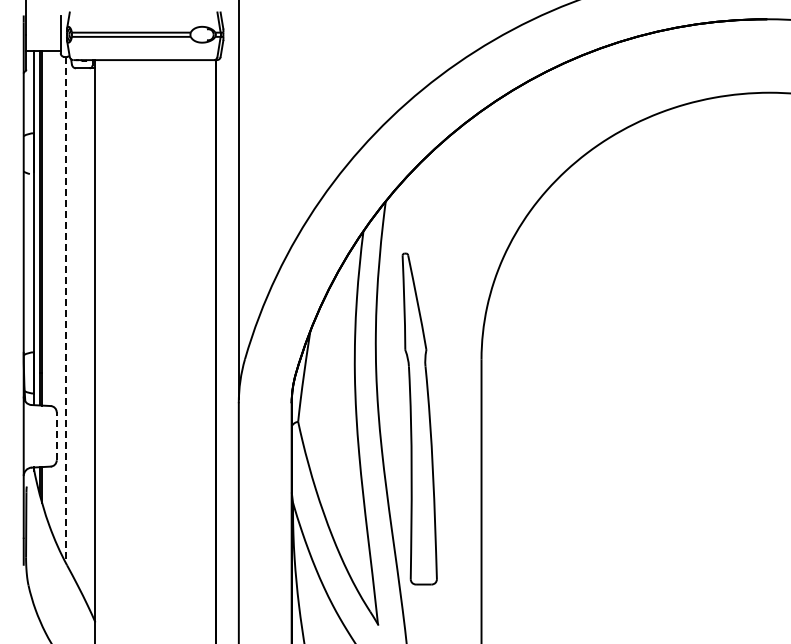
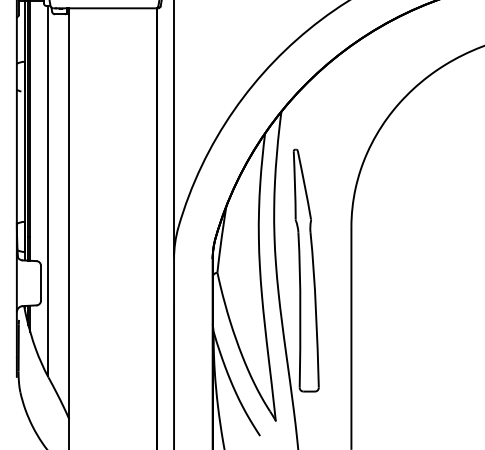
line: (65, 310) -> (47, 191), dashed -> solid
line: (56, 436) -> (40, 283), dashed -> solid

